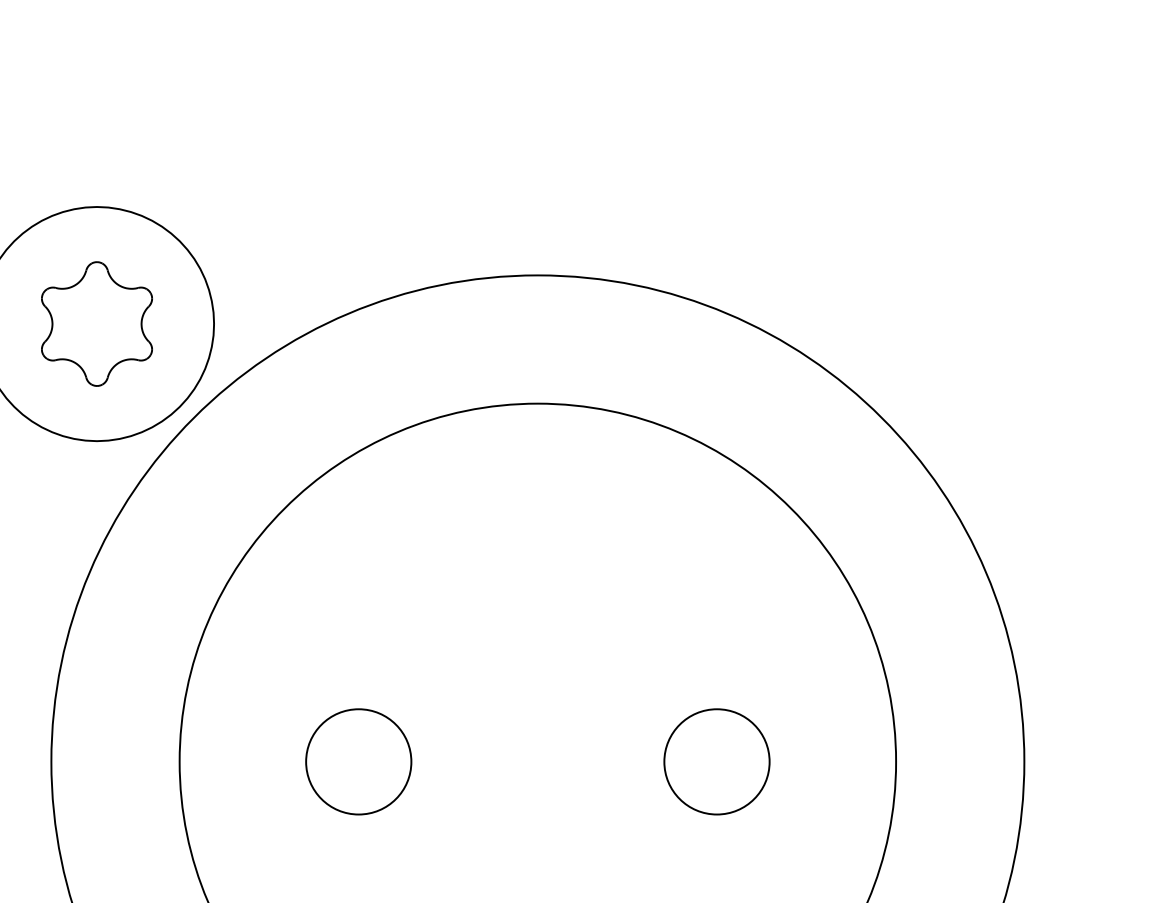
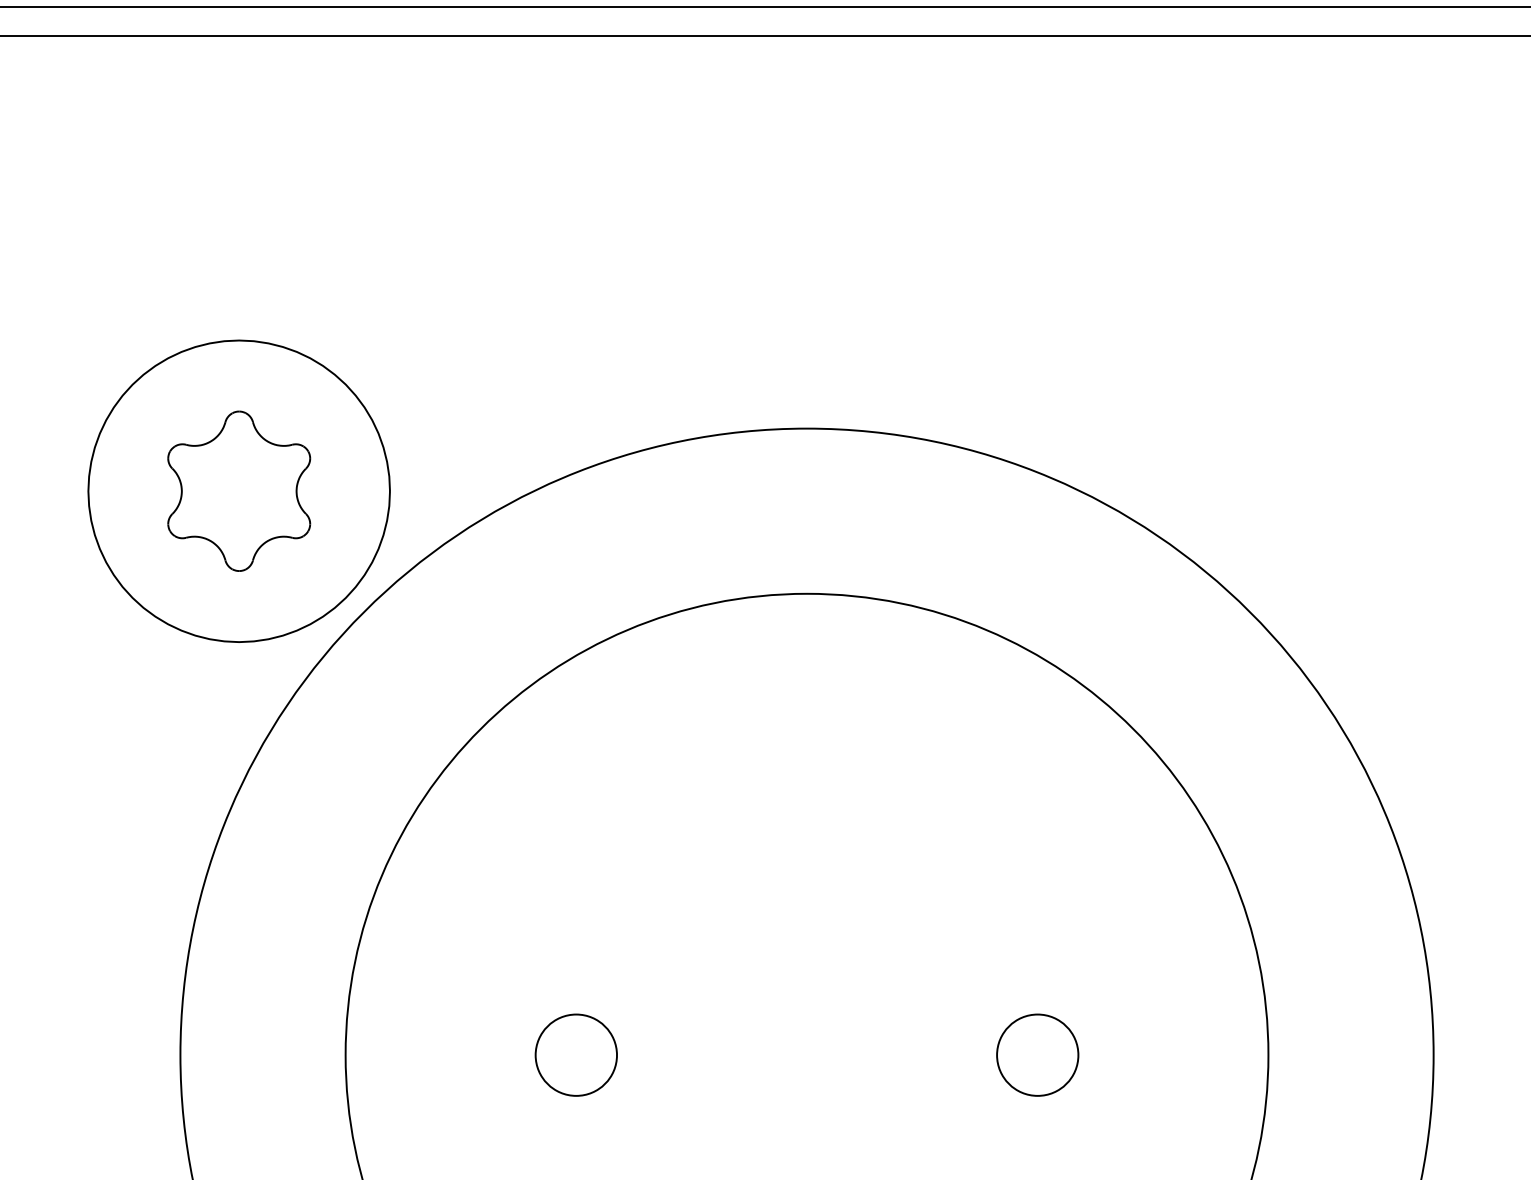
circle: (358, 762) -> (576, 1055), size x0.6
circle: (716, 762) -> (1037, 1055), size x0.6

